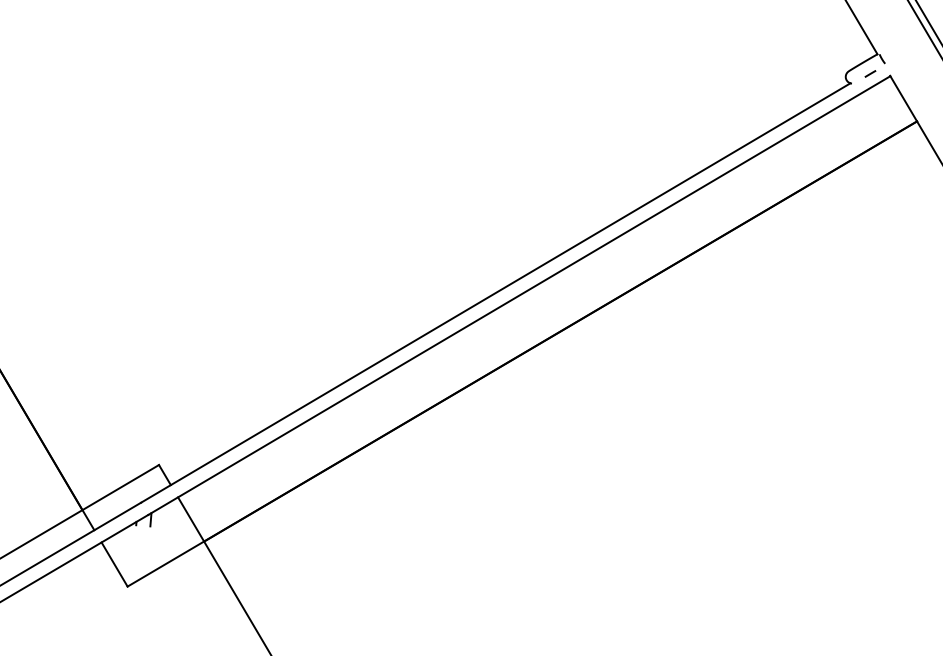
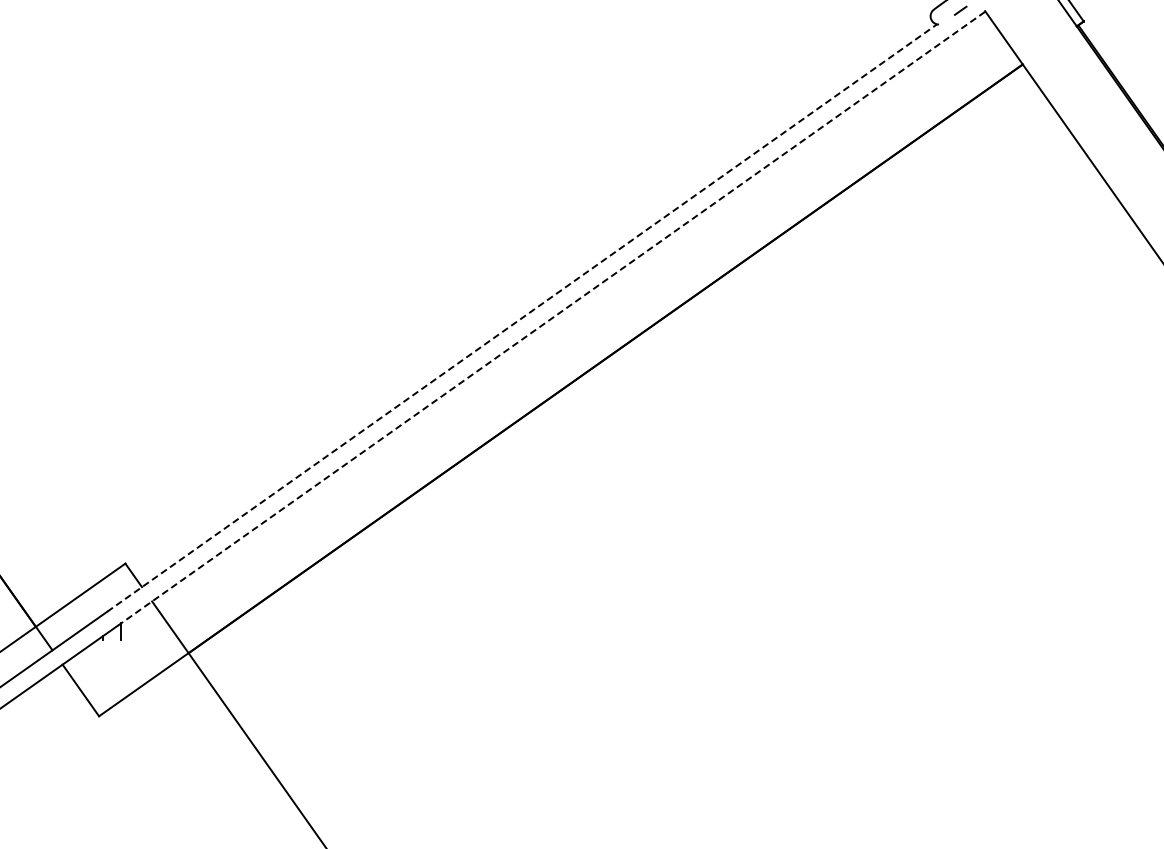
line: (496, 292) -> (522, 317), solid -> dashed
line: (519, 295) -> (551, 318), solid -> dashed

